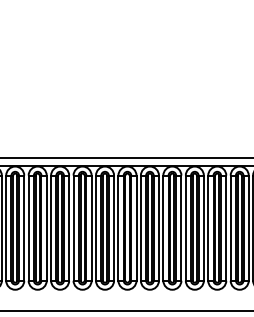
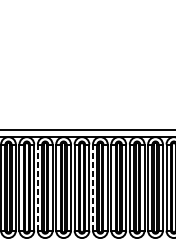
line: (28, 228) -> (37, 187), solid -> dashed
line: (96, 228) -> (93, 187), solid -> dashed

